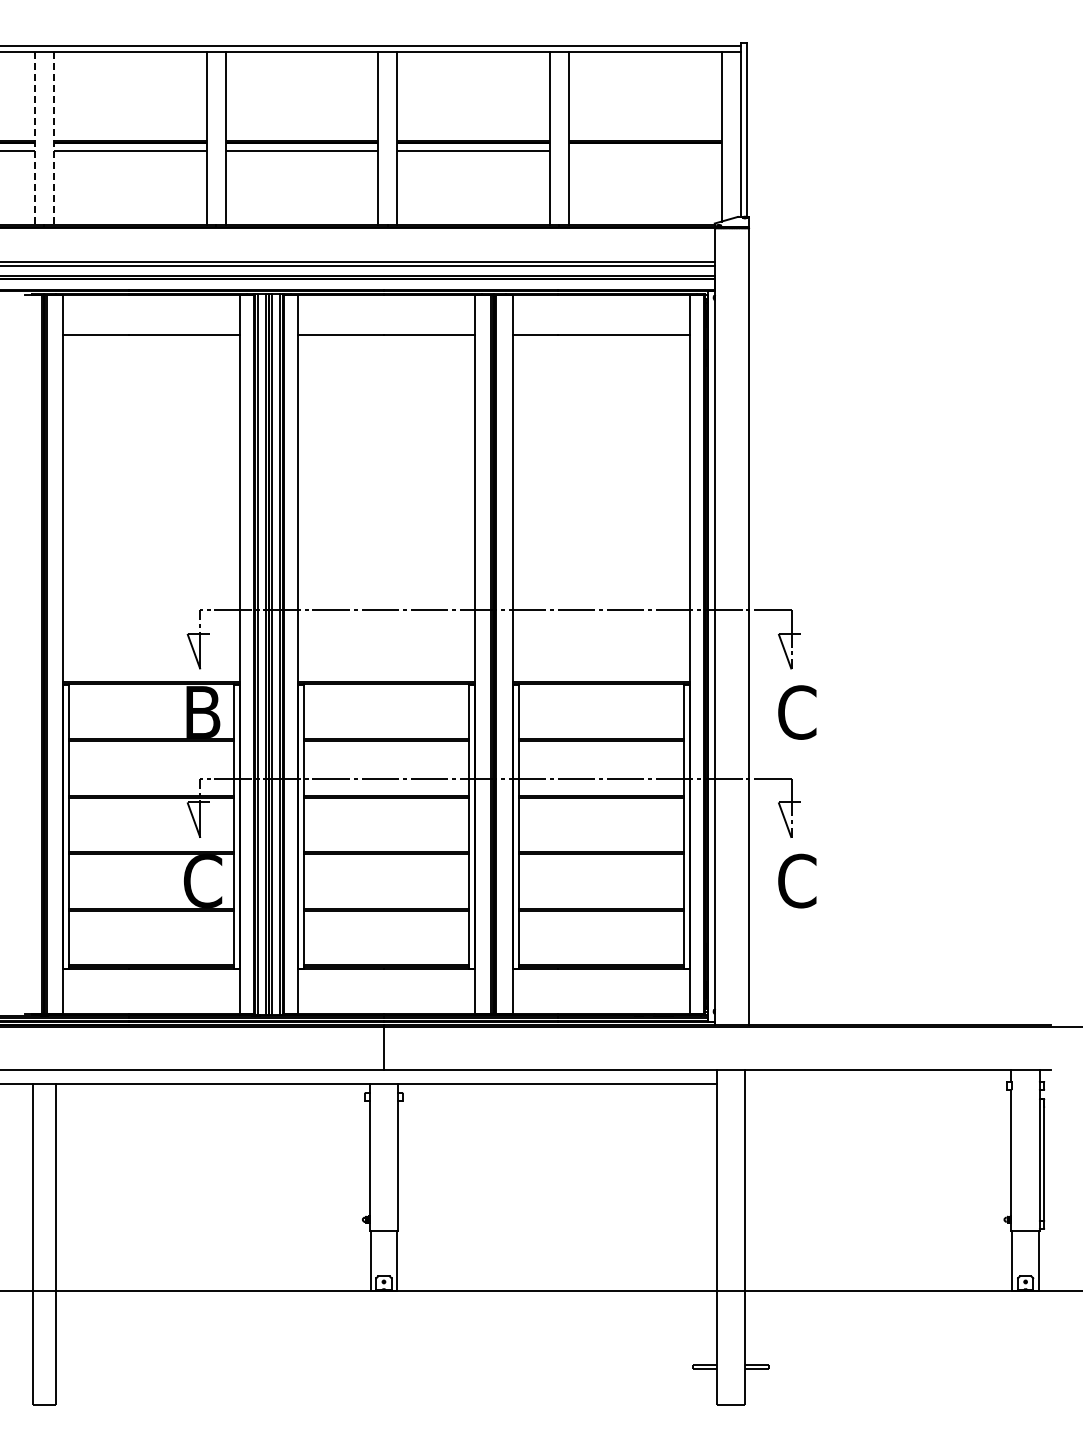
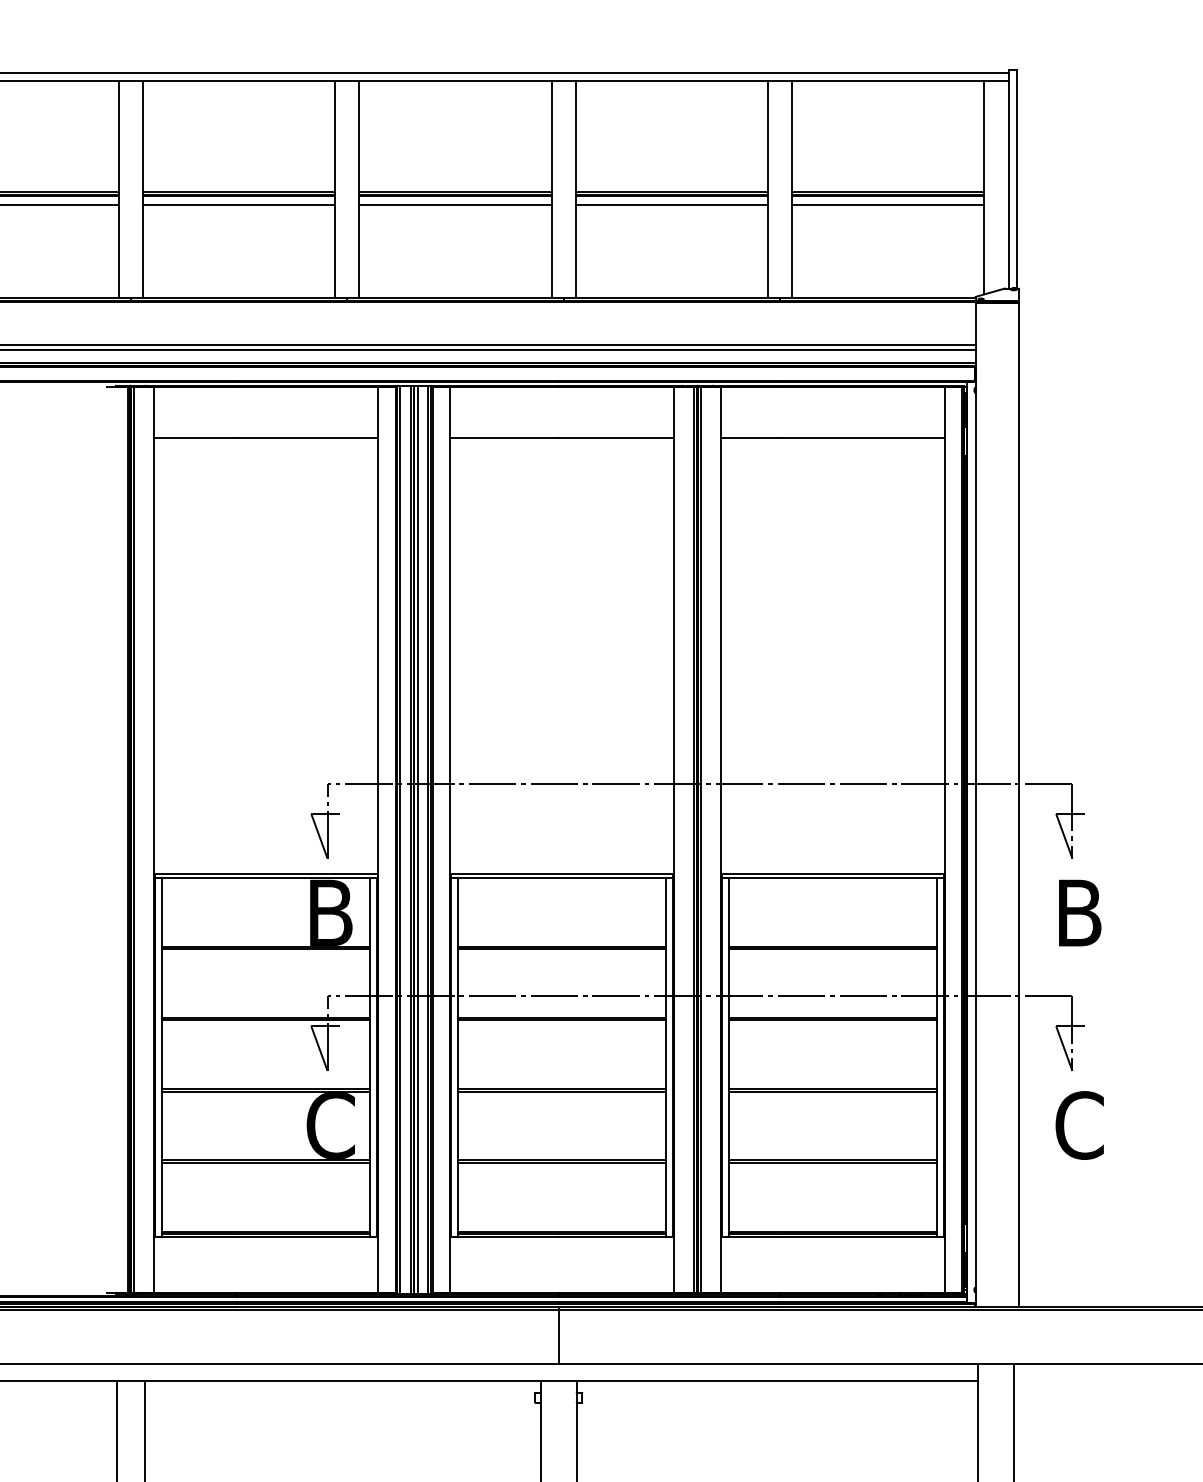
line: (35, 139) -> (119, 190), dashed -> solid
line: (53, 139) -> (142, 190), dashed -> solid
line: (644, 151) -> (887, 206), added
text: (797, 712) -> (1079, 913), C -> B

